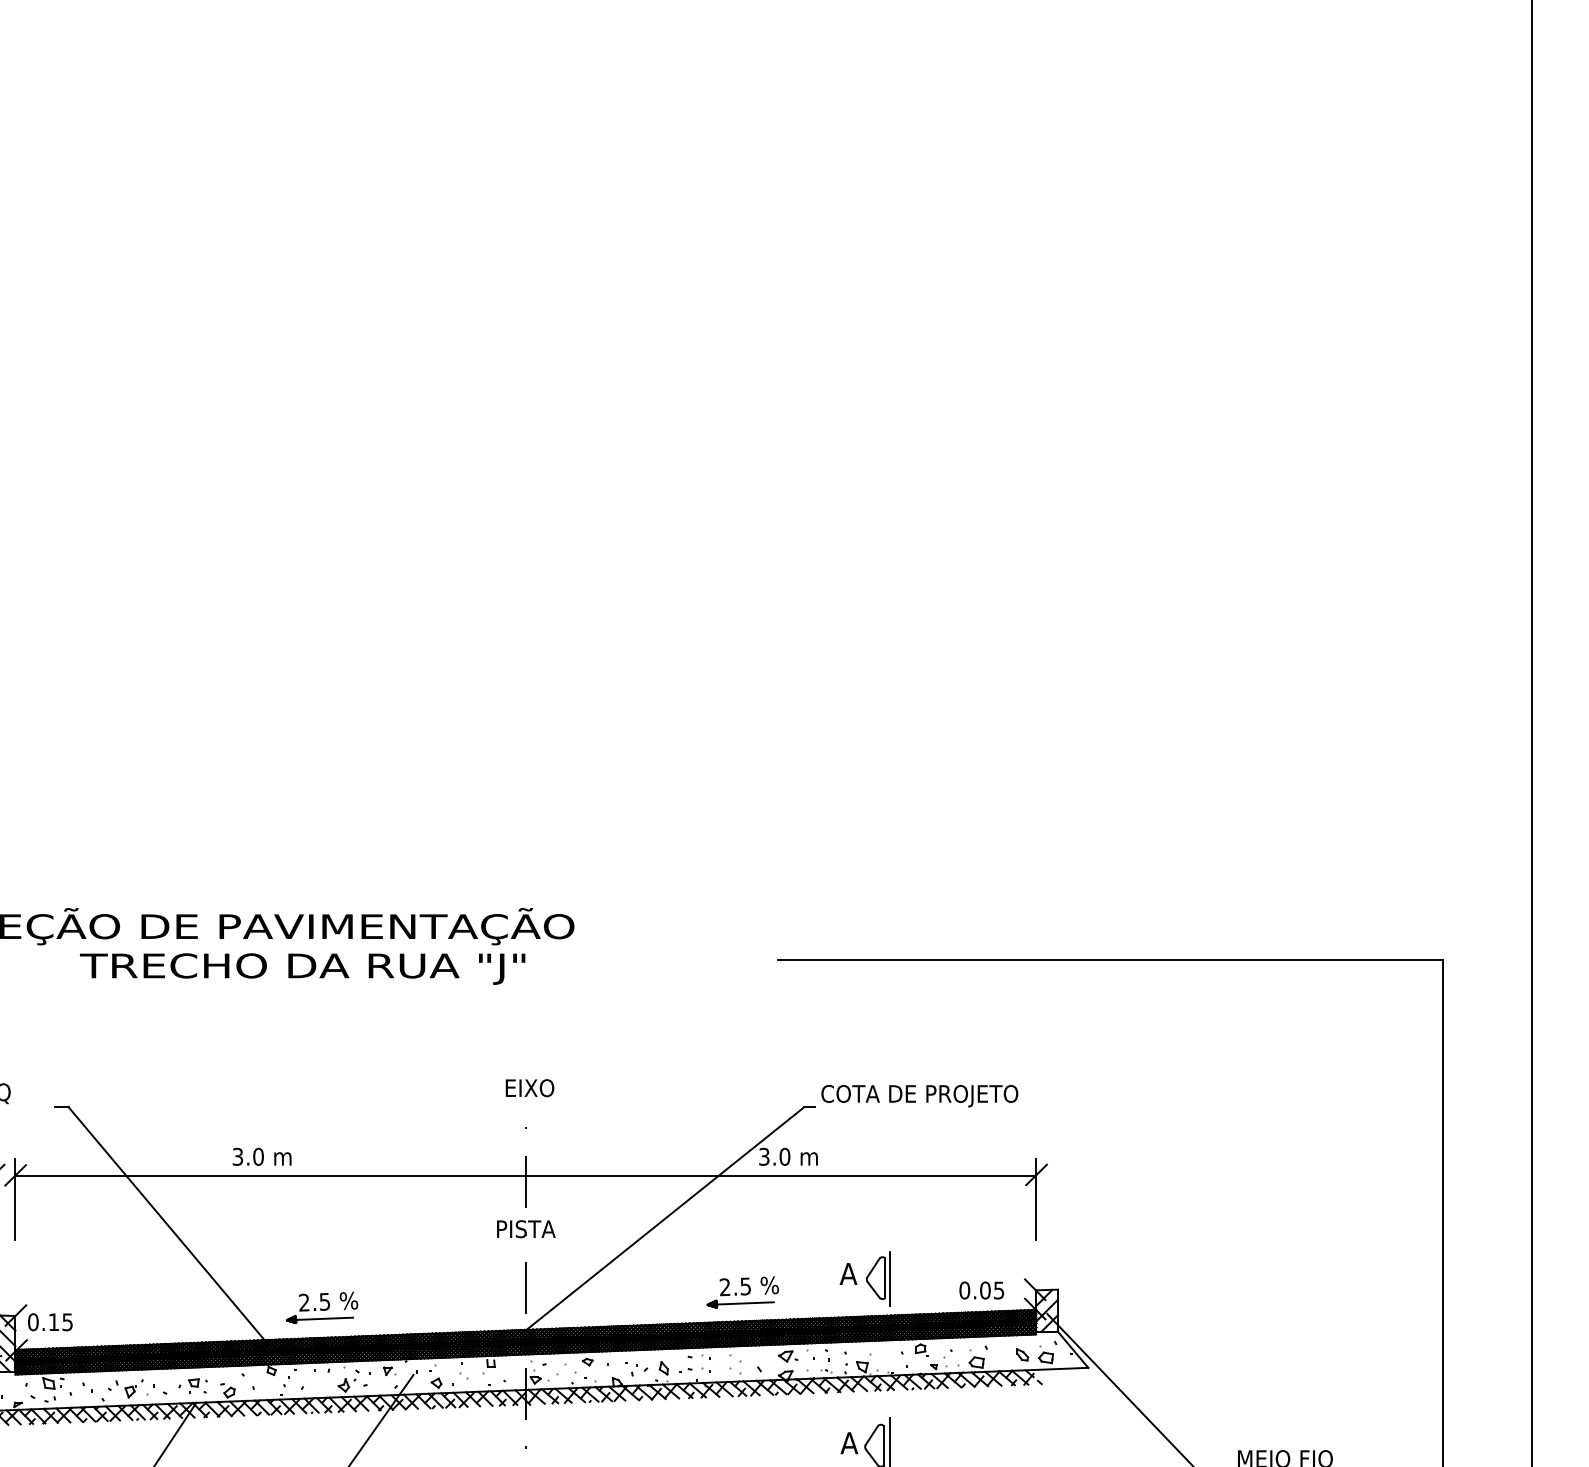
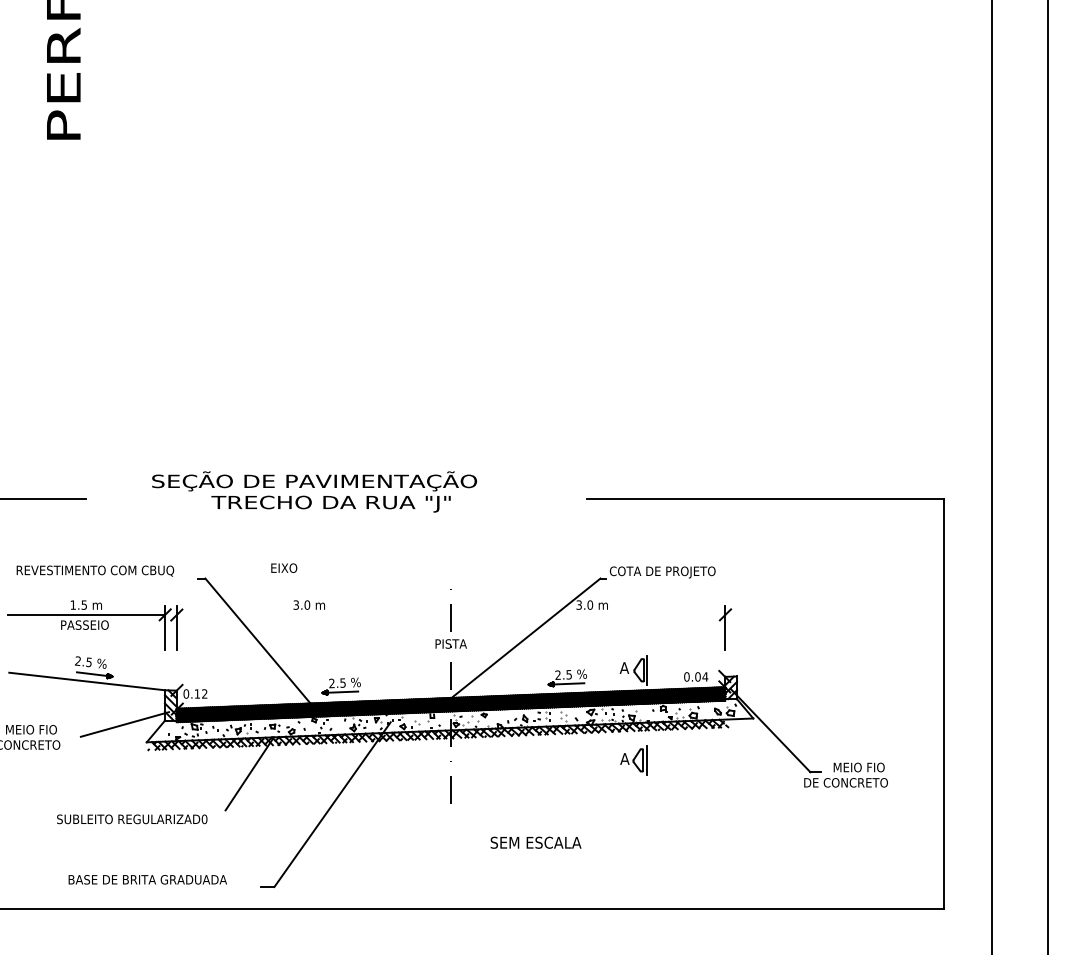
text: (530, 1086) -> (284, 567), moved
line: (524, 1176) -> (450, 615), removed
text: (999, 1289) -> (705, 676), 0.05 -> 0.04
text: (67, 1321) -> (204, 693), 0.15 -> 0.12

